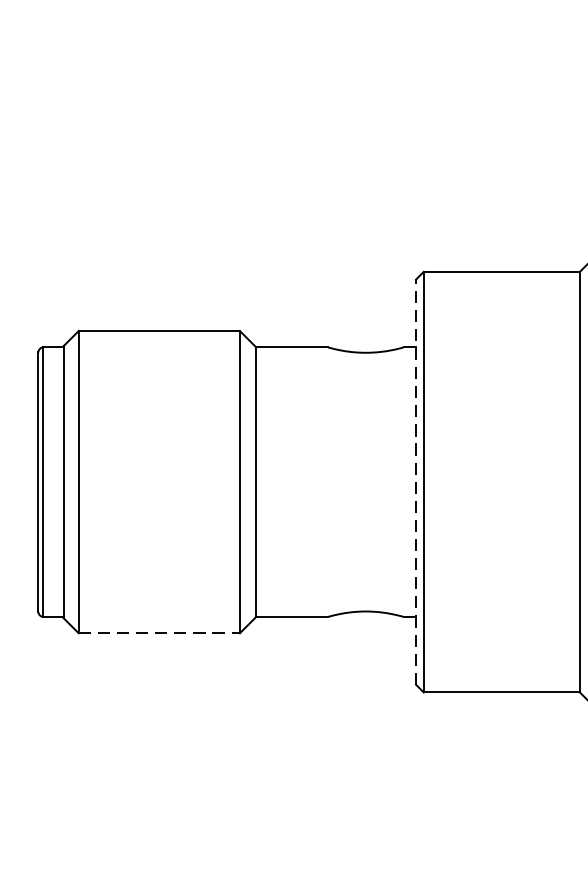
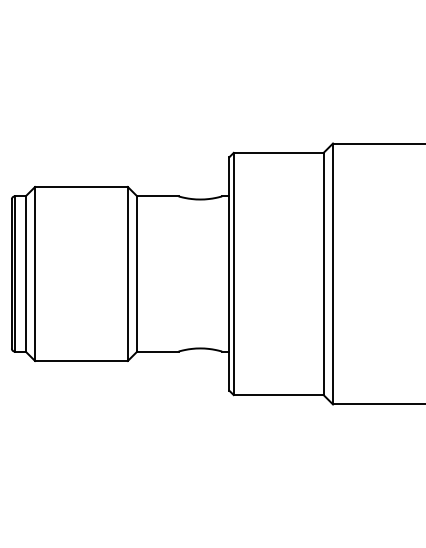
line: (416, 483) -> (229, 274), dashed -> solid
line: (159, 632) -> (81, 360), dashed -> solid

